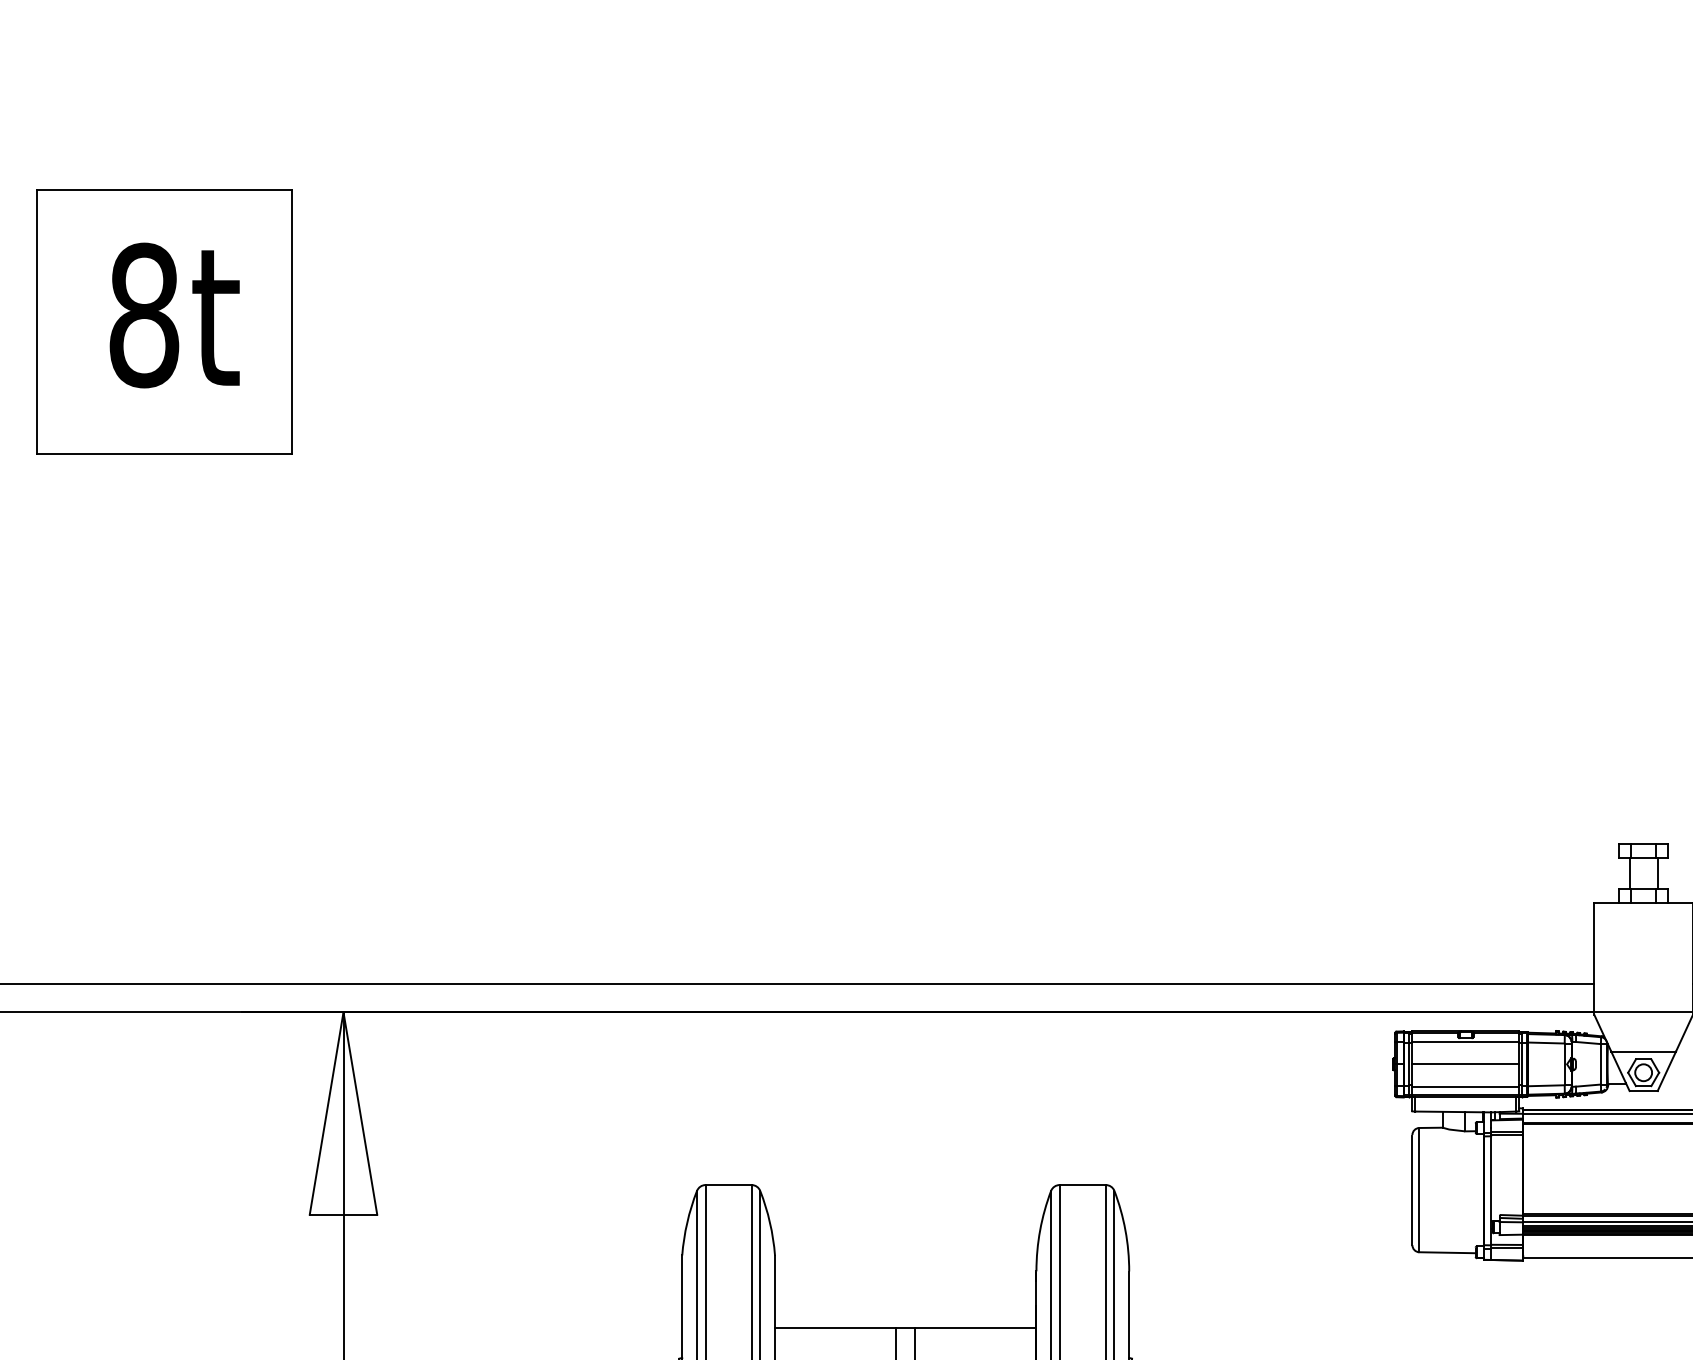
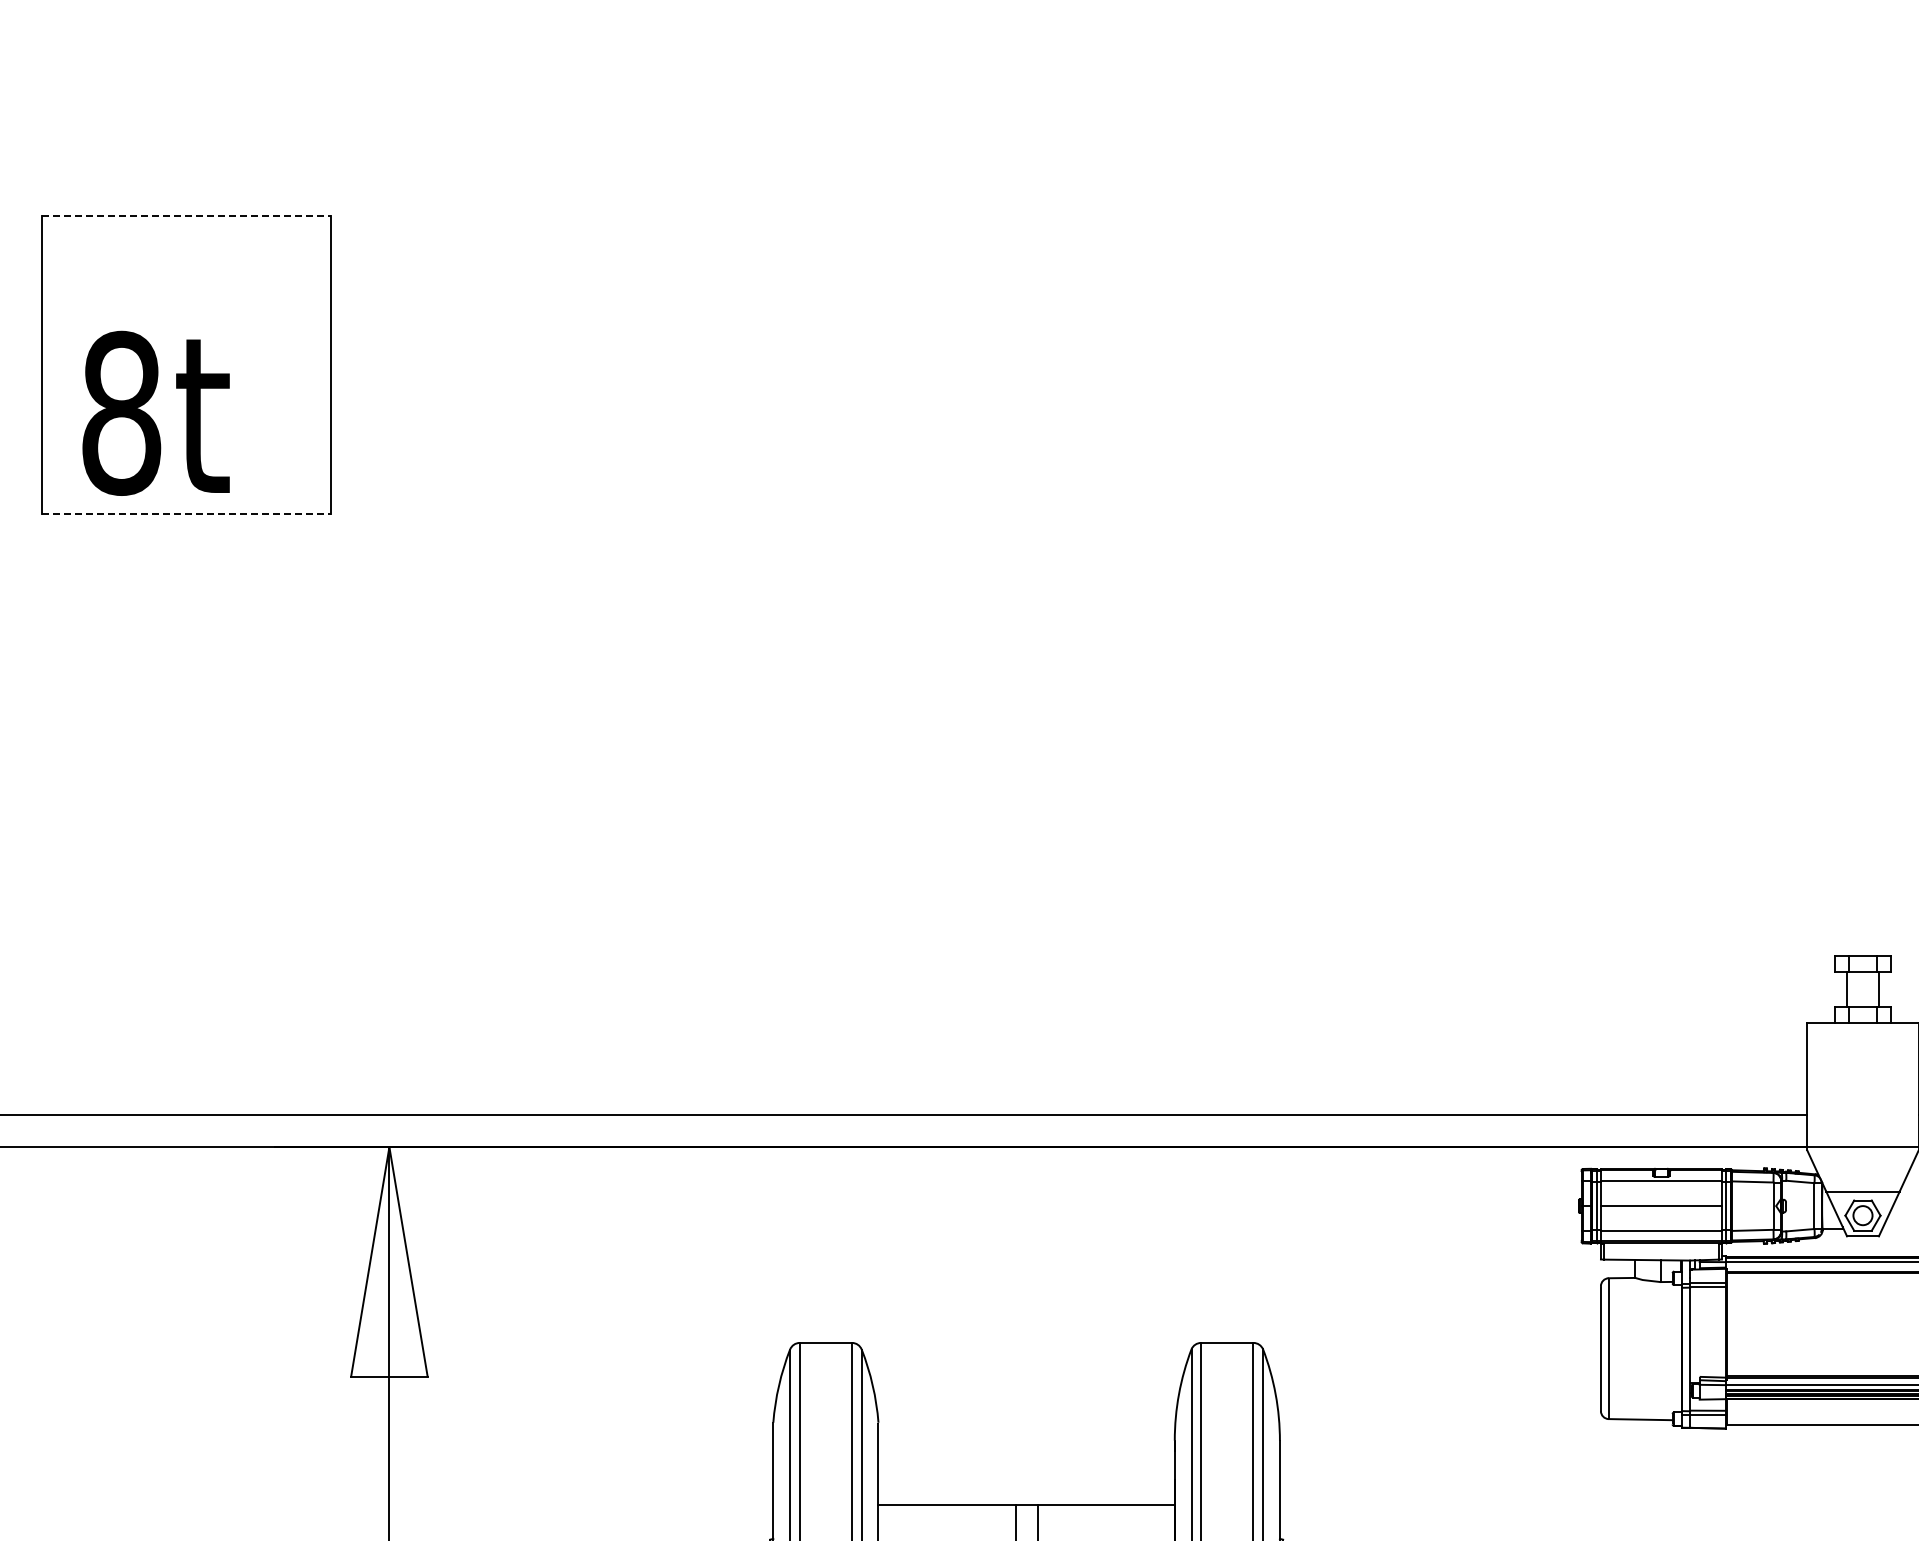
line: (165, 190) -> (187, 215), solid -> dashed
text: (174, 314) -> (155, 412), moved
line: (165, 454) -> (187, 514), solid -> dashed

